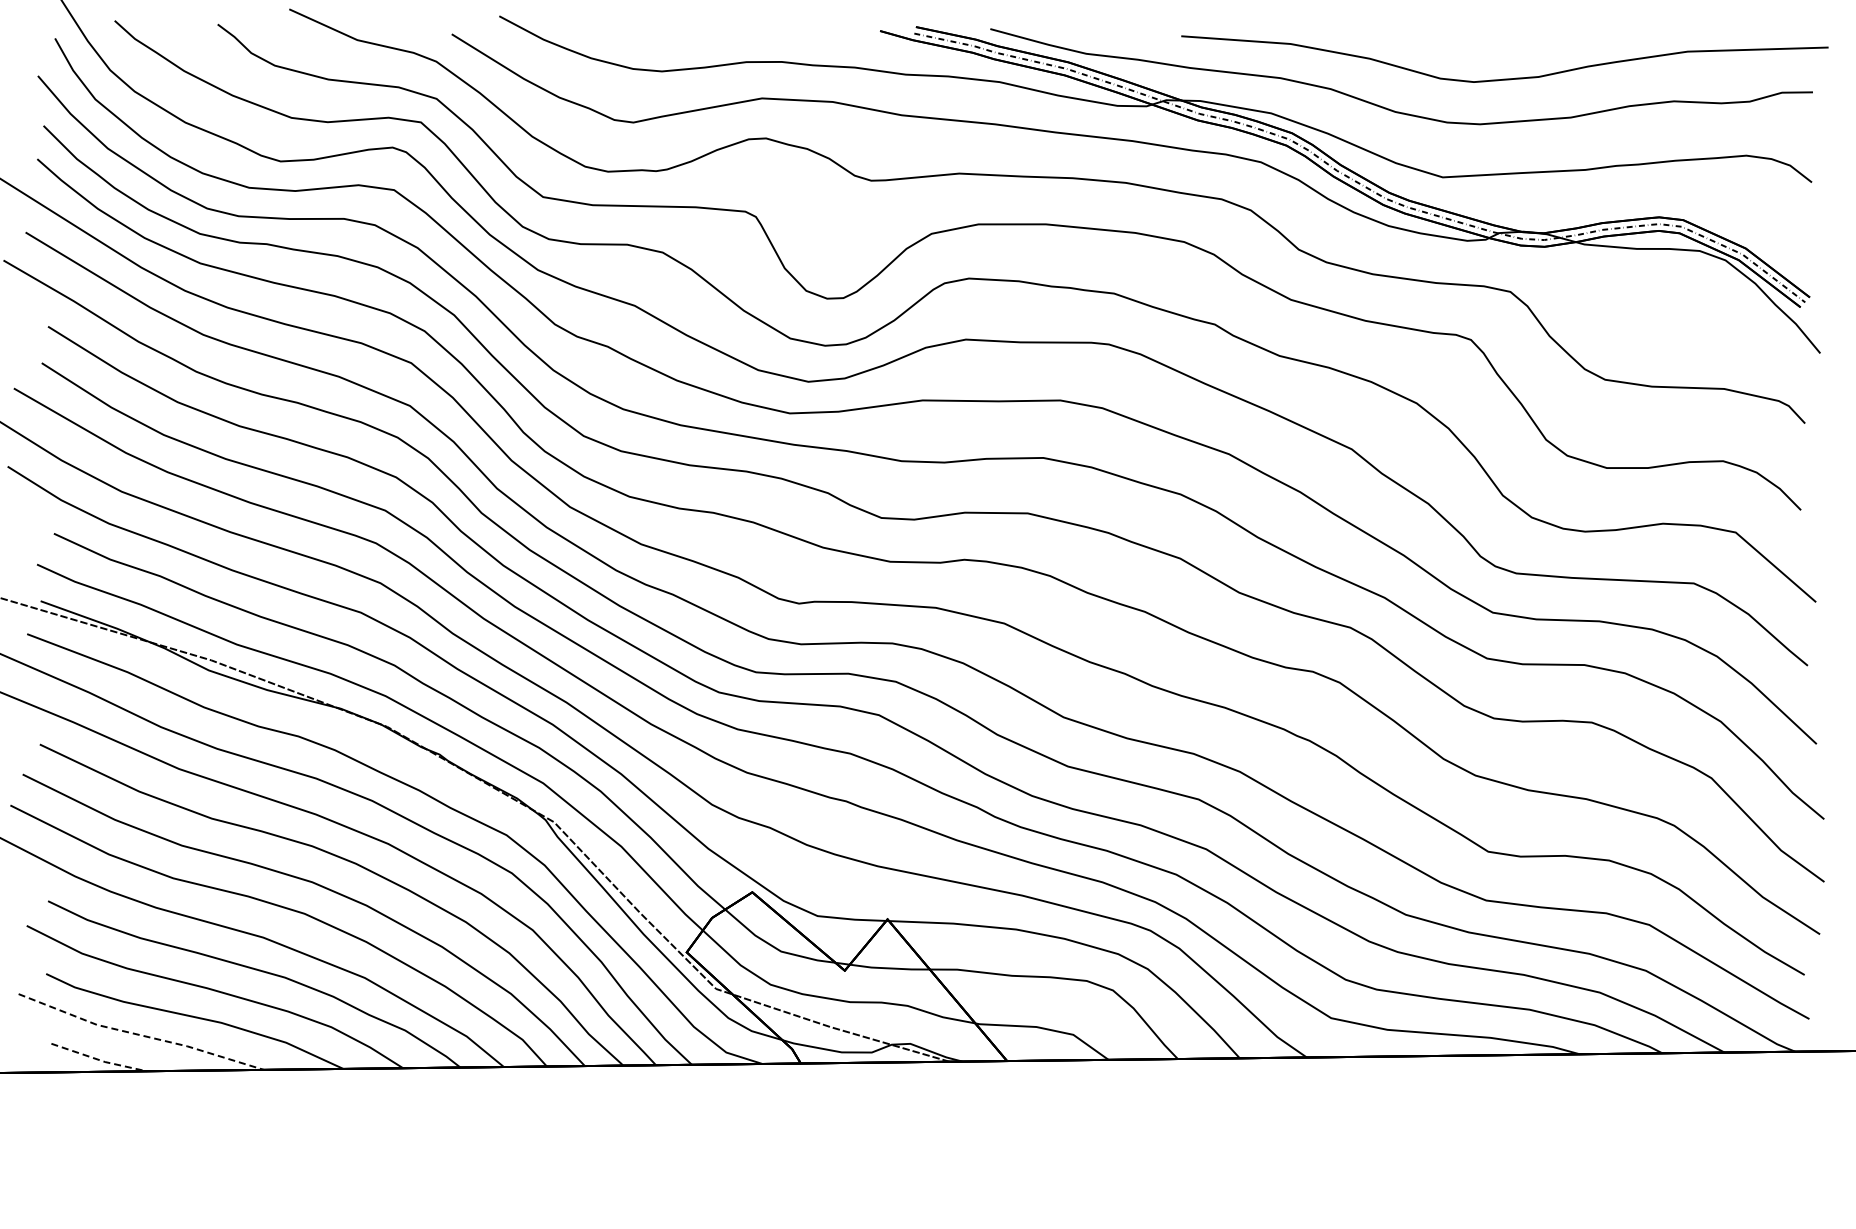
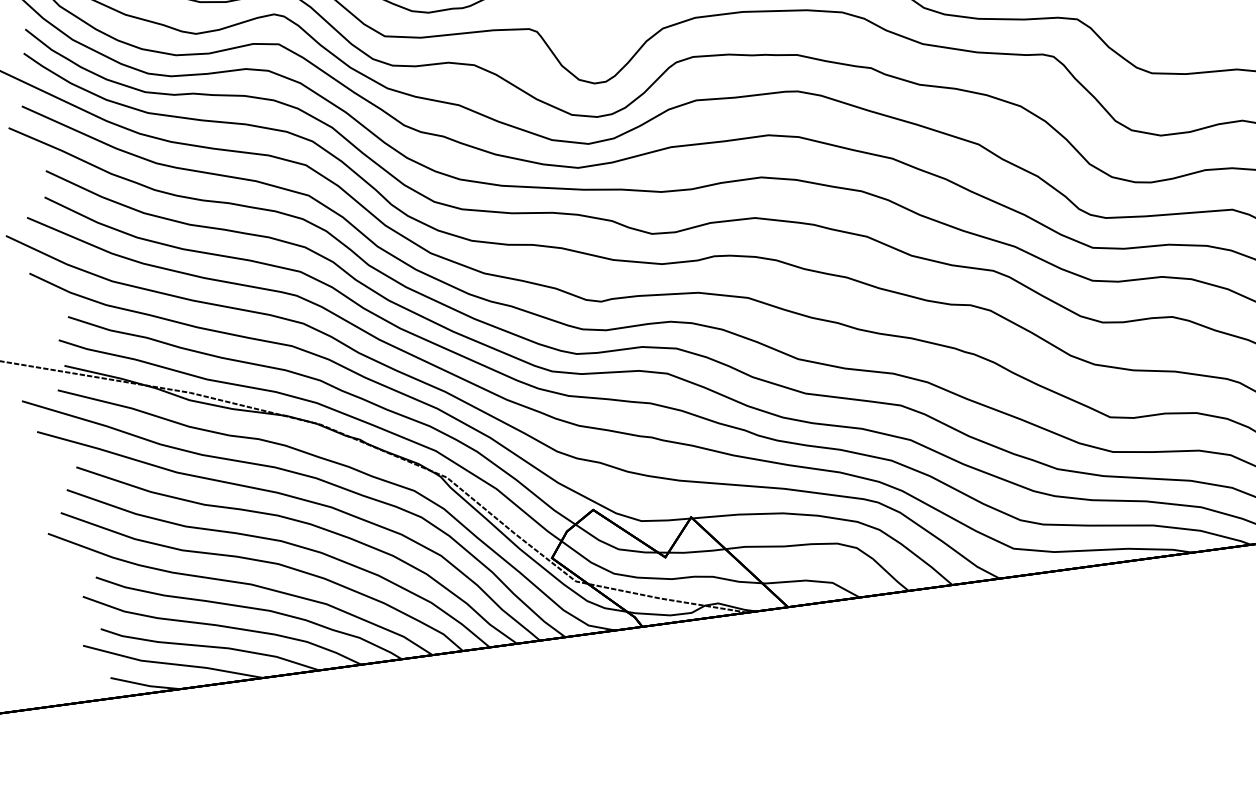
line: (140, 1035) -> (172, 664), dashed -> solid
line: (99, 1060) -> (145, 685), dashed -> solid

